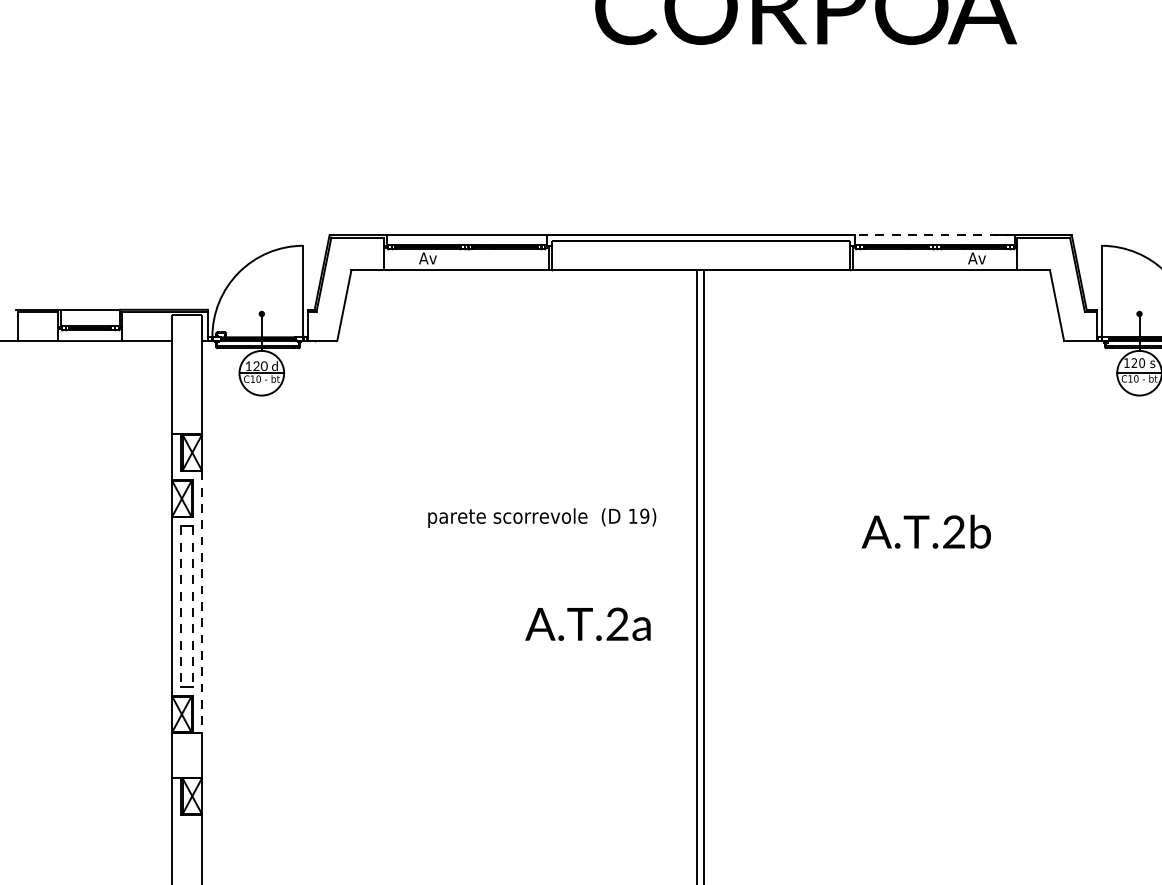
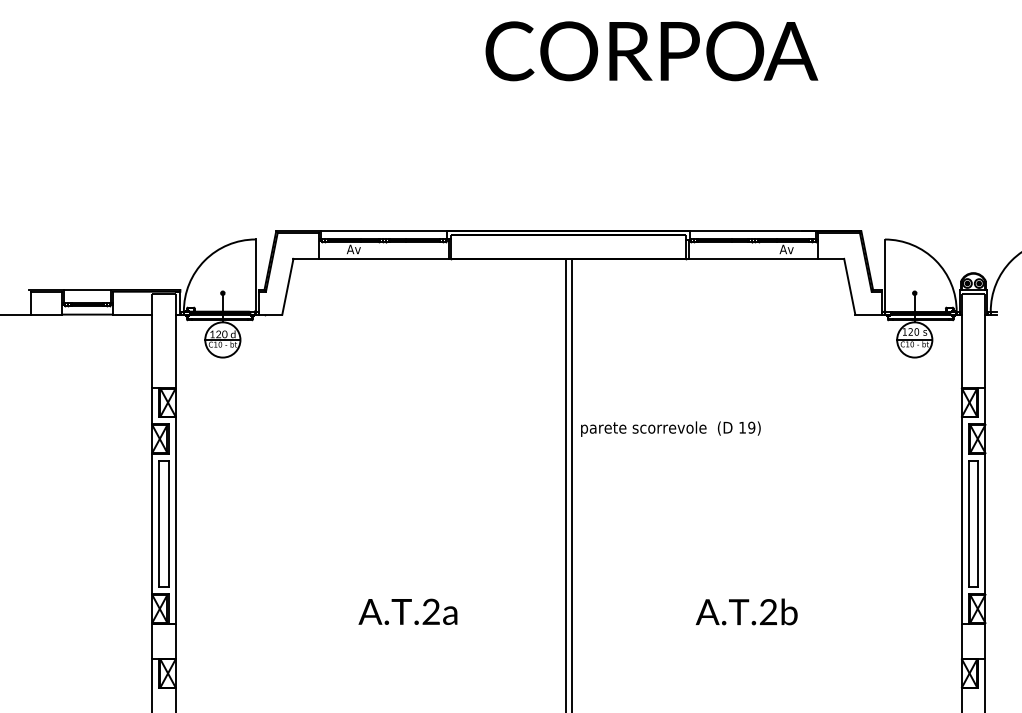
line: (933, 235) -> (752, 231), dashed -> solid
text: (541, 517) -> (670, 428), moved
text: (926, 531) -> (746, 611), moved
line: (201, 602) -> (175, 520), dashed -> solid
line: (181, 607) -> (159, 524), dashed -> solid
line: (192, 607) -> (168, 524), dashed -> solid
text: (587, 623) -> (407, 611), moved

